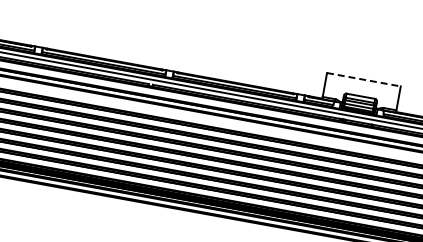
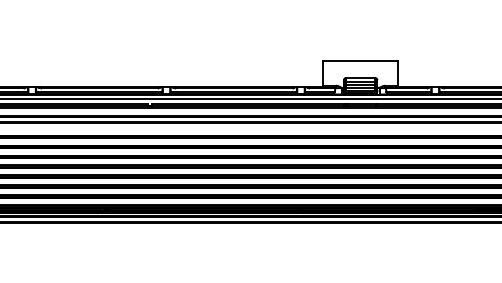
line: (363, 80) -> (360, 61), dashed -> solid

